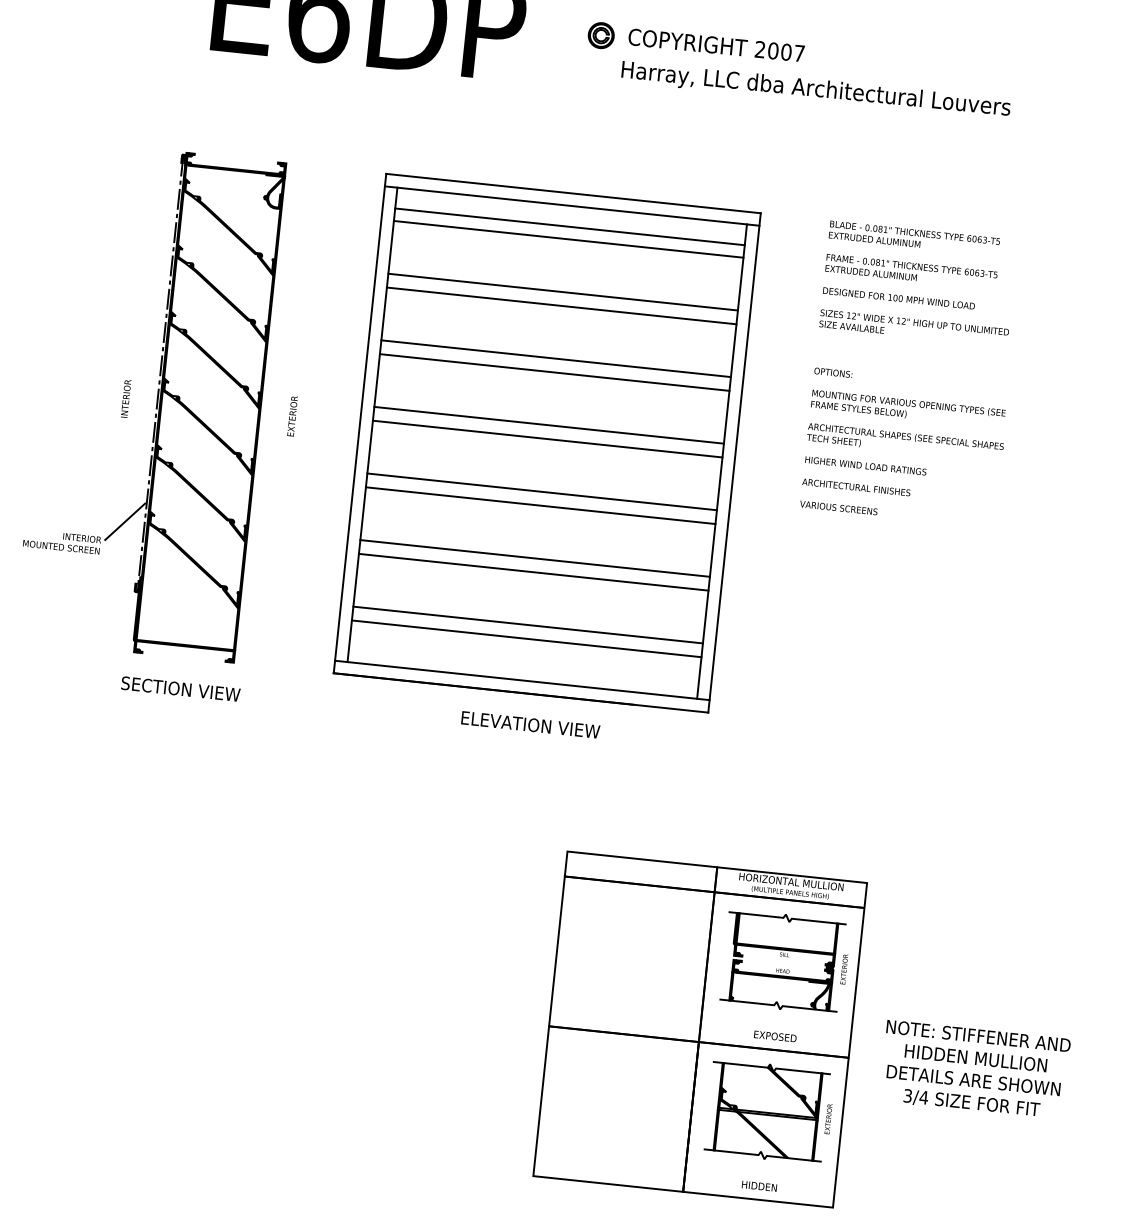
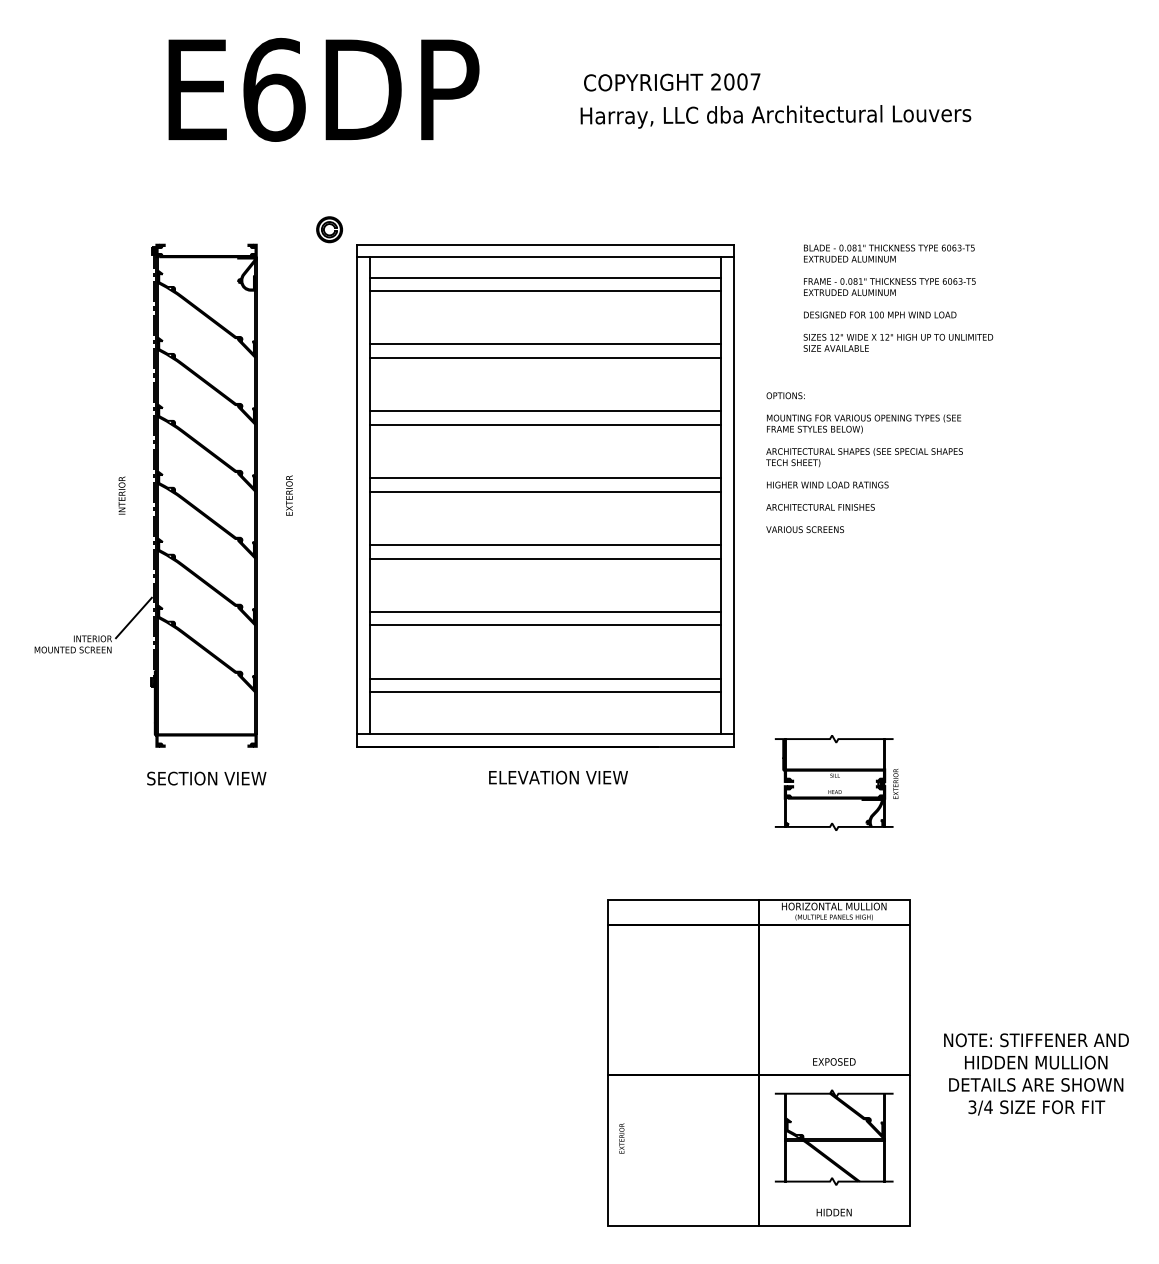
part: (601, 35) -> (329, 229), moved
text: (904, 447) -> (864, 462), moved
part: (785, 961) -> (836, 782), moved
text: (828, 1119) -> (621, 1138), moved

